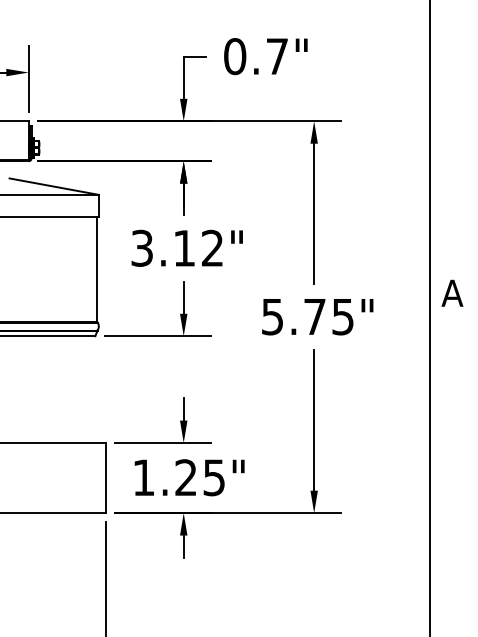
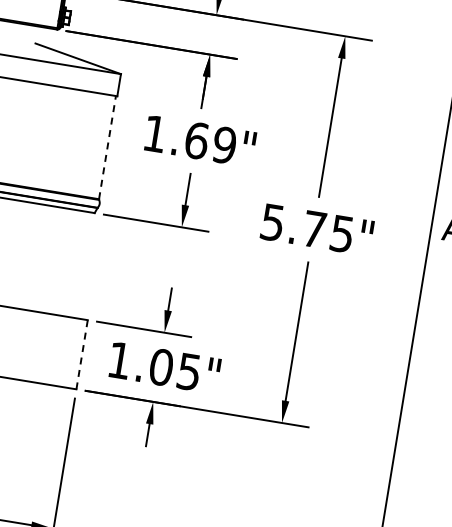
text: (177, 247) -> (190, 138), 3.12" -> 1.69"
line: (97, 269) -> (107, 147), solid -> dashed
line: (105, 477) -> (81, 354), solid -> dashed
text: (186, 477) -> (161, 367), 1.25" -> 1.05"

